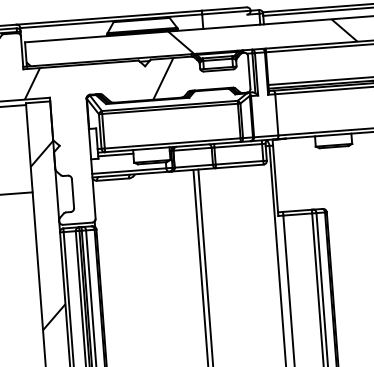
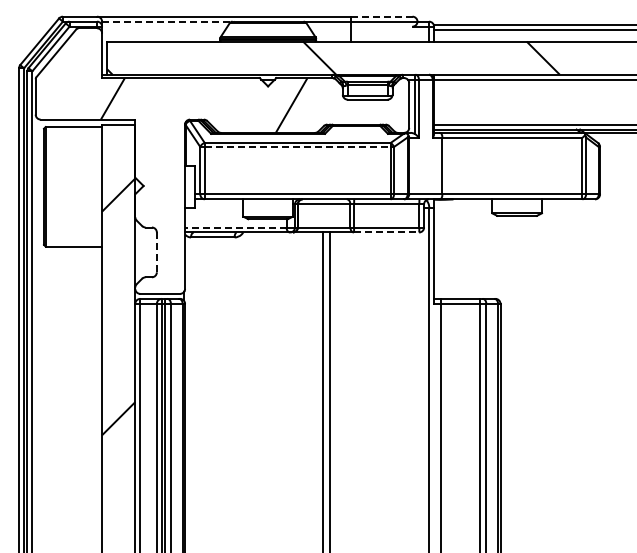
line: (224, 8) -> (381, 16), solid -> dashed
line: (68, 24) -> (167, 21), solid -> dashed
line: (169, 109) -> (297, 147), solid -> dashed
line: (116, 155) -> (219, 204), removed
line: (239, 166) -> (386, 232), solid -> dashed
line: (129, 171) -> (235, 227), solid -> dashed
line: (72, 193) -> (156, 252), solid -> dashed

